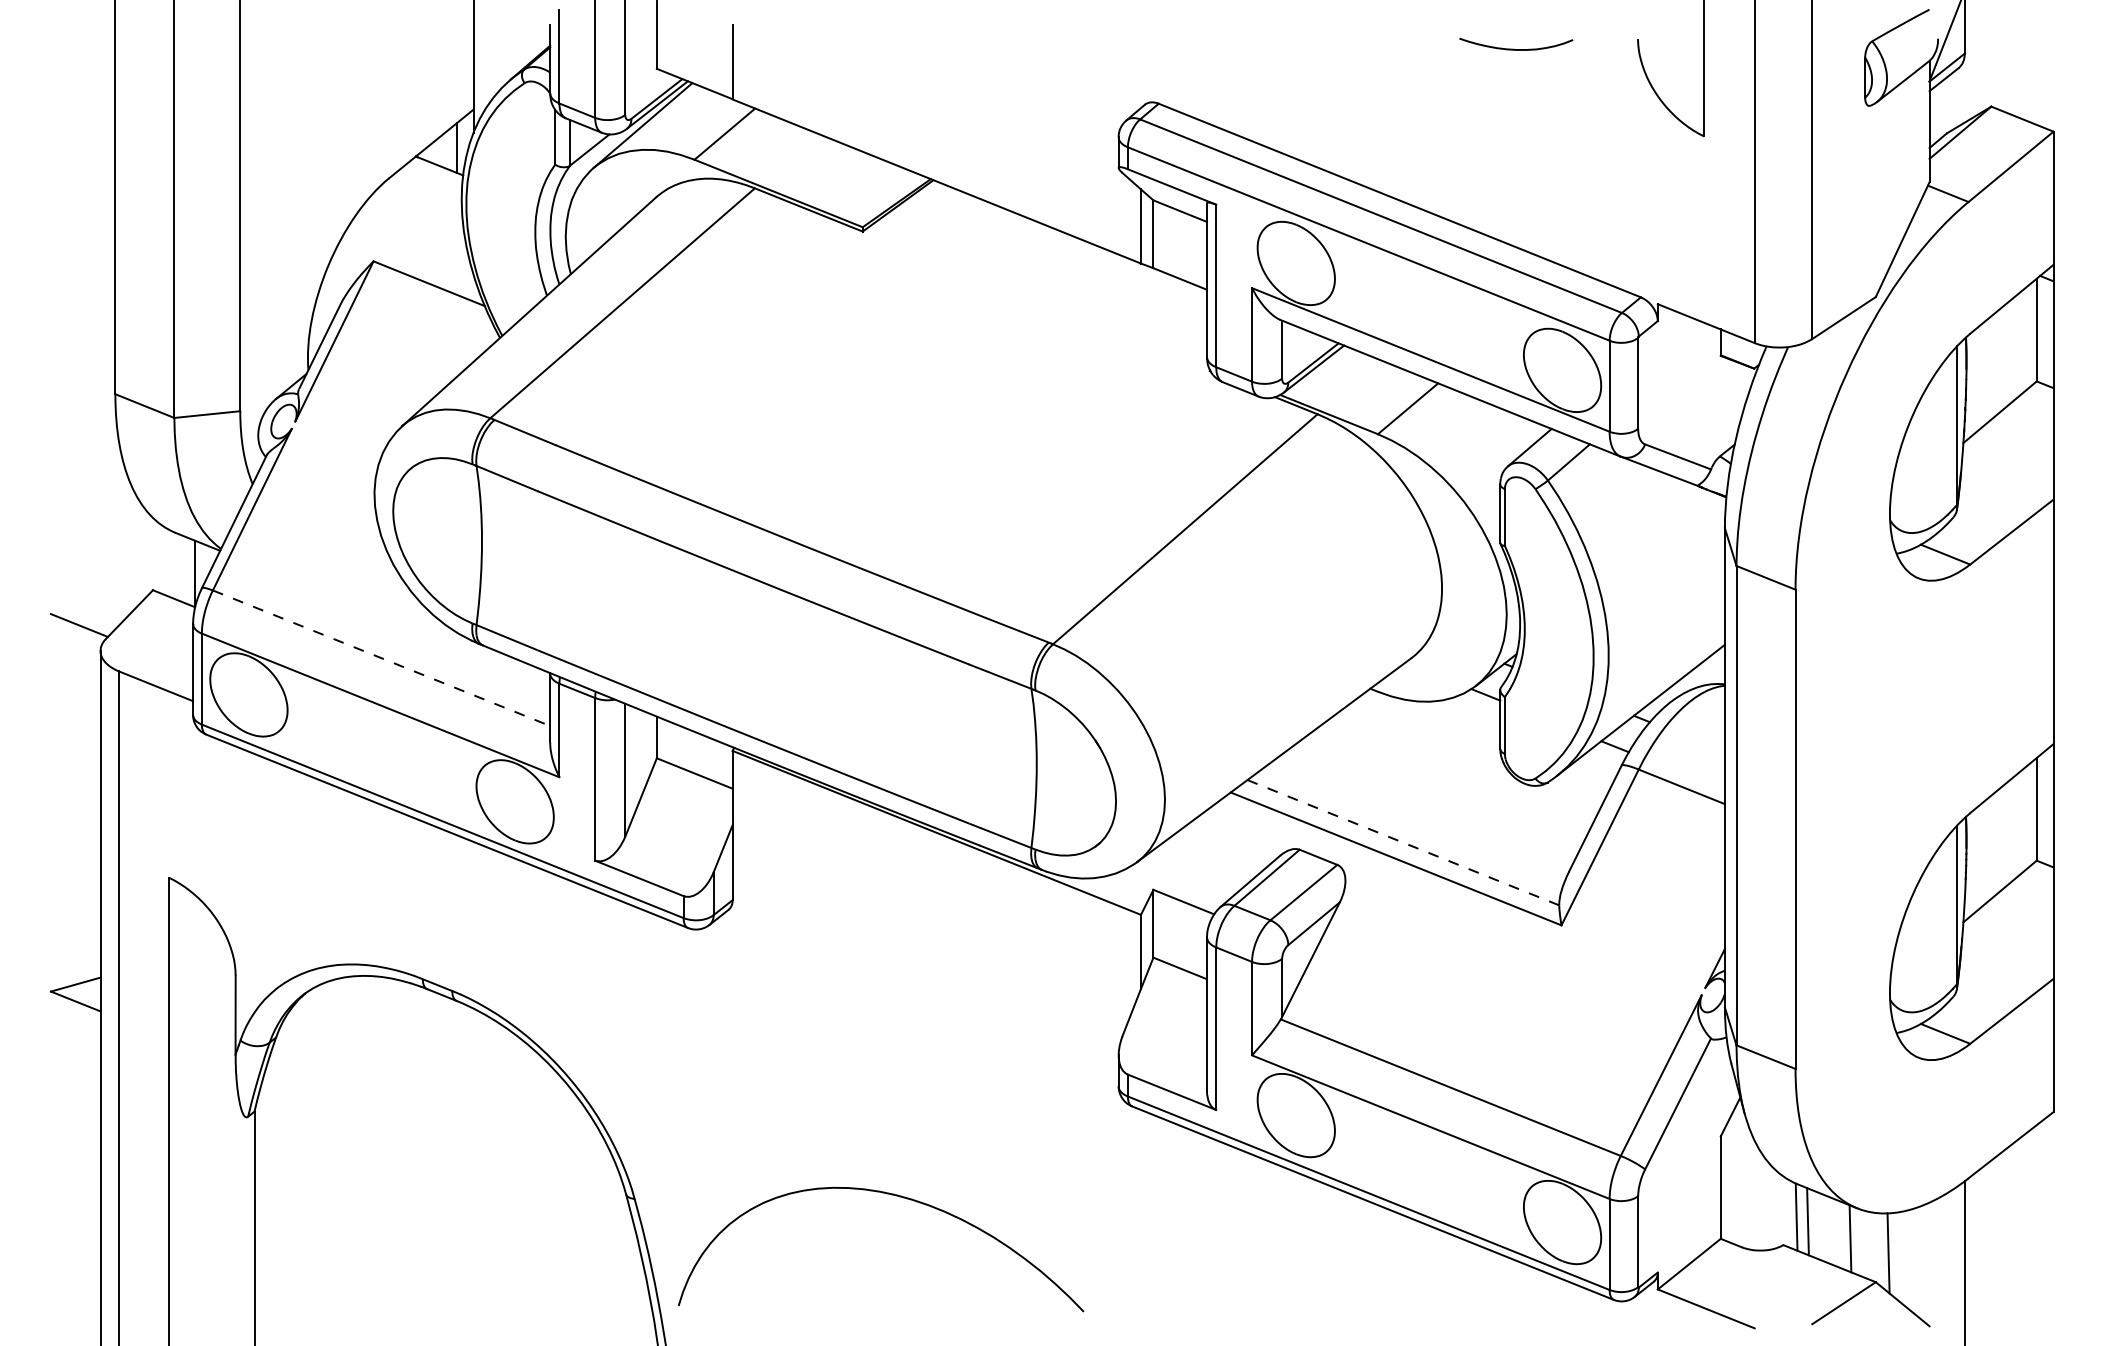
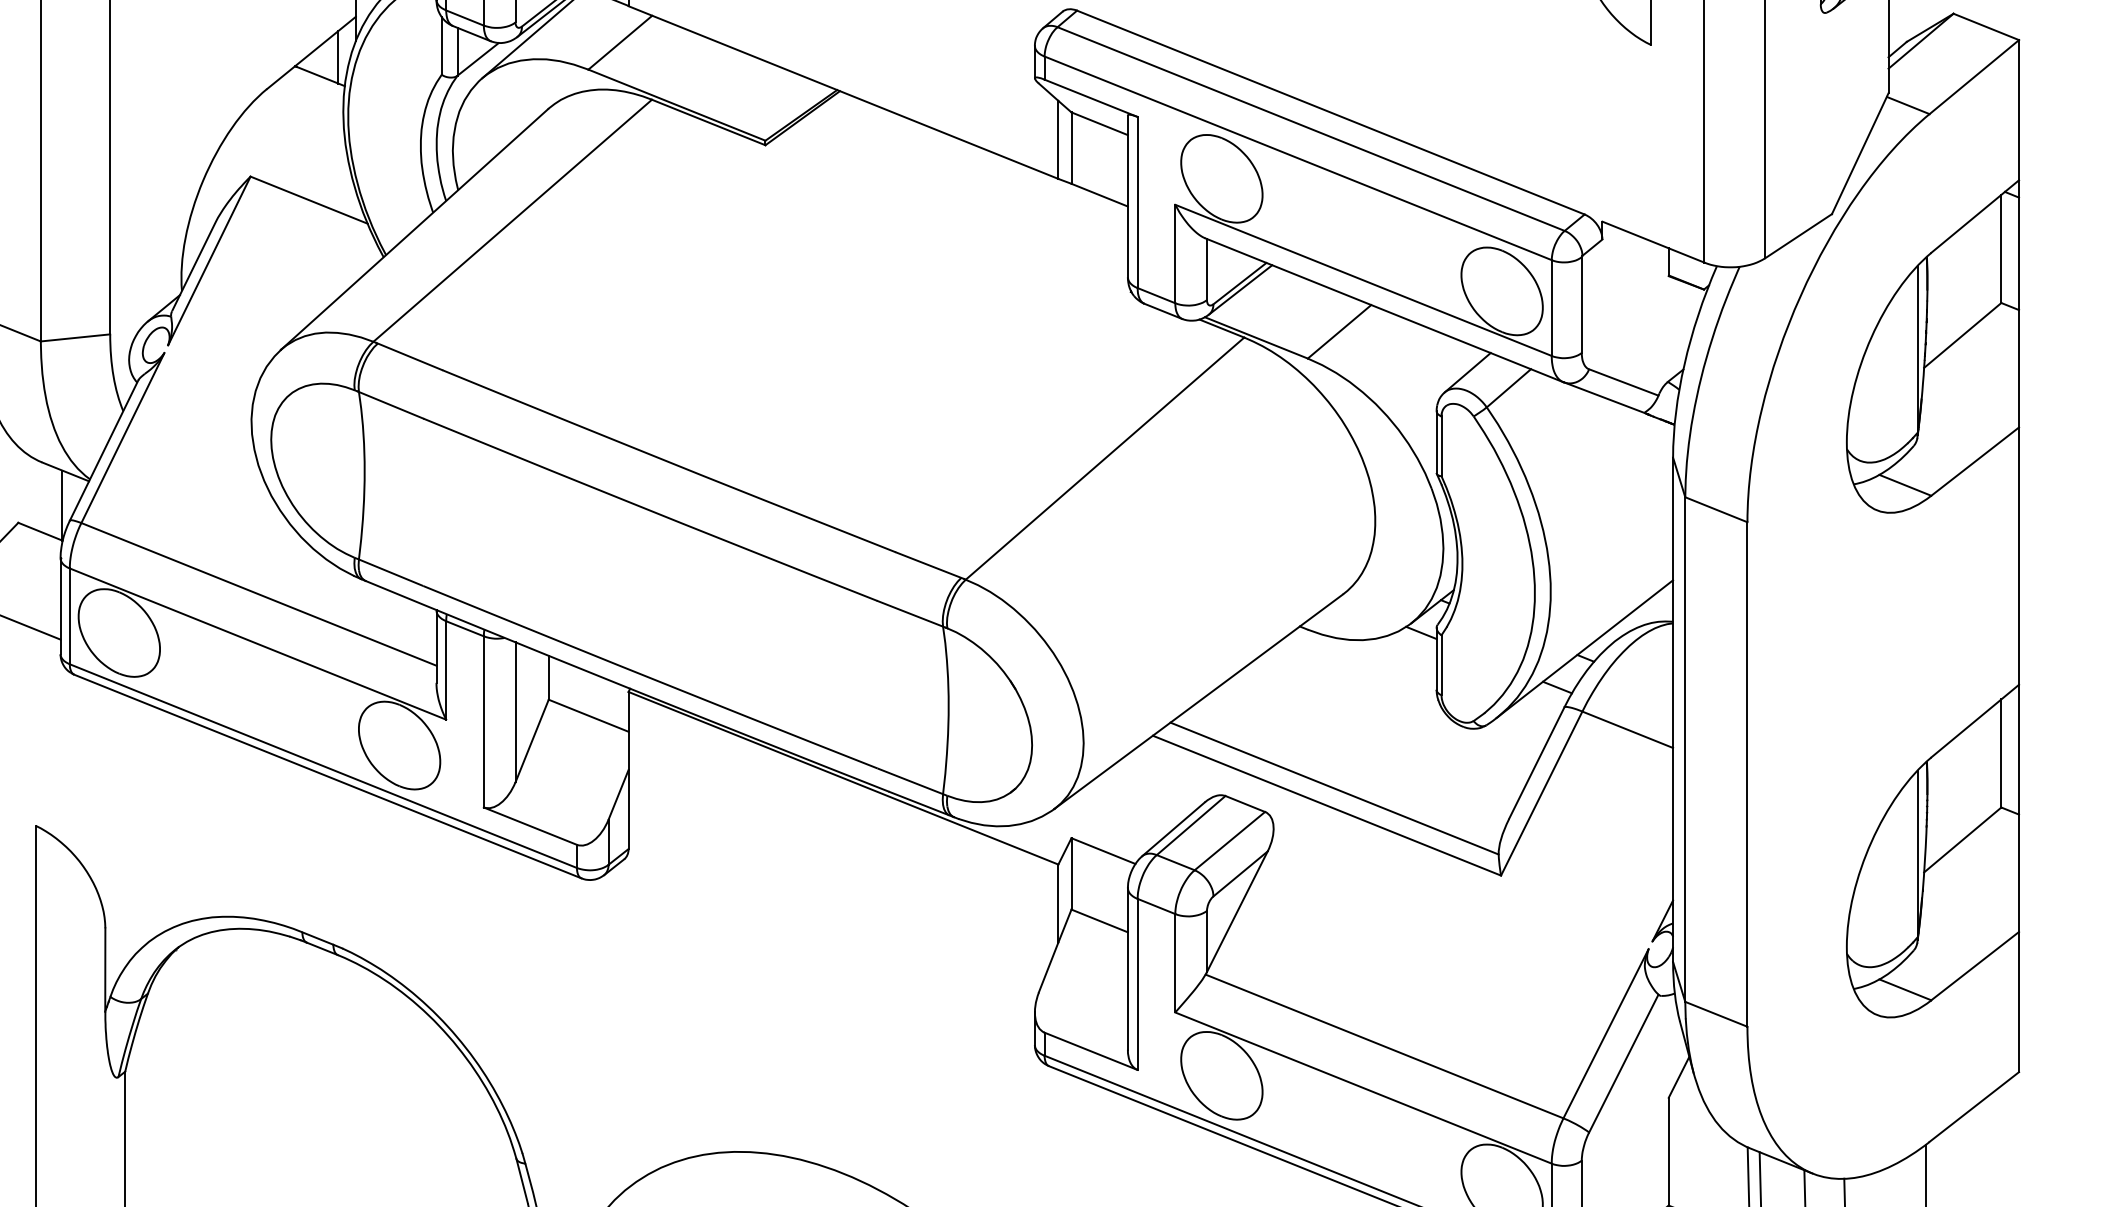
line: (381, 658) -> (258, 594), dashed -> solid
line: (1403, 842) -> (1334, 788), dashed -> solid

